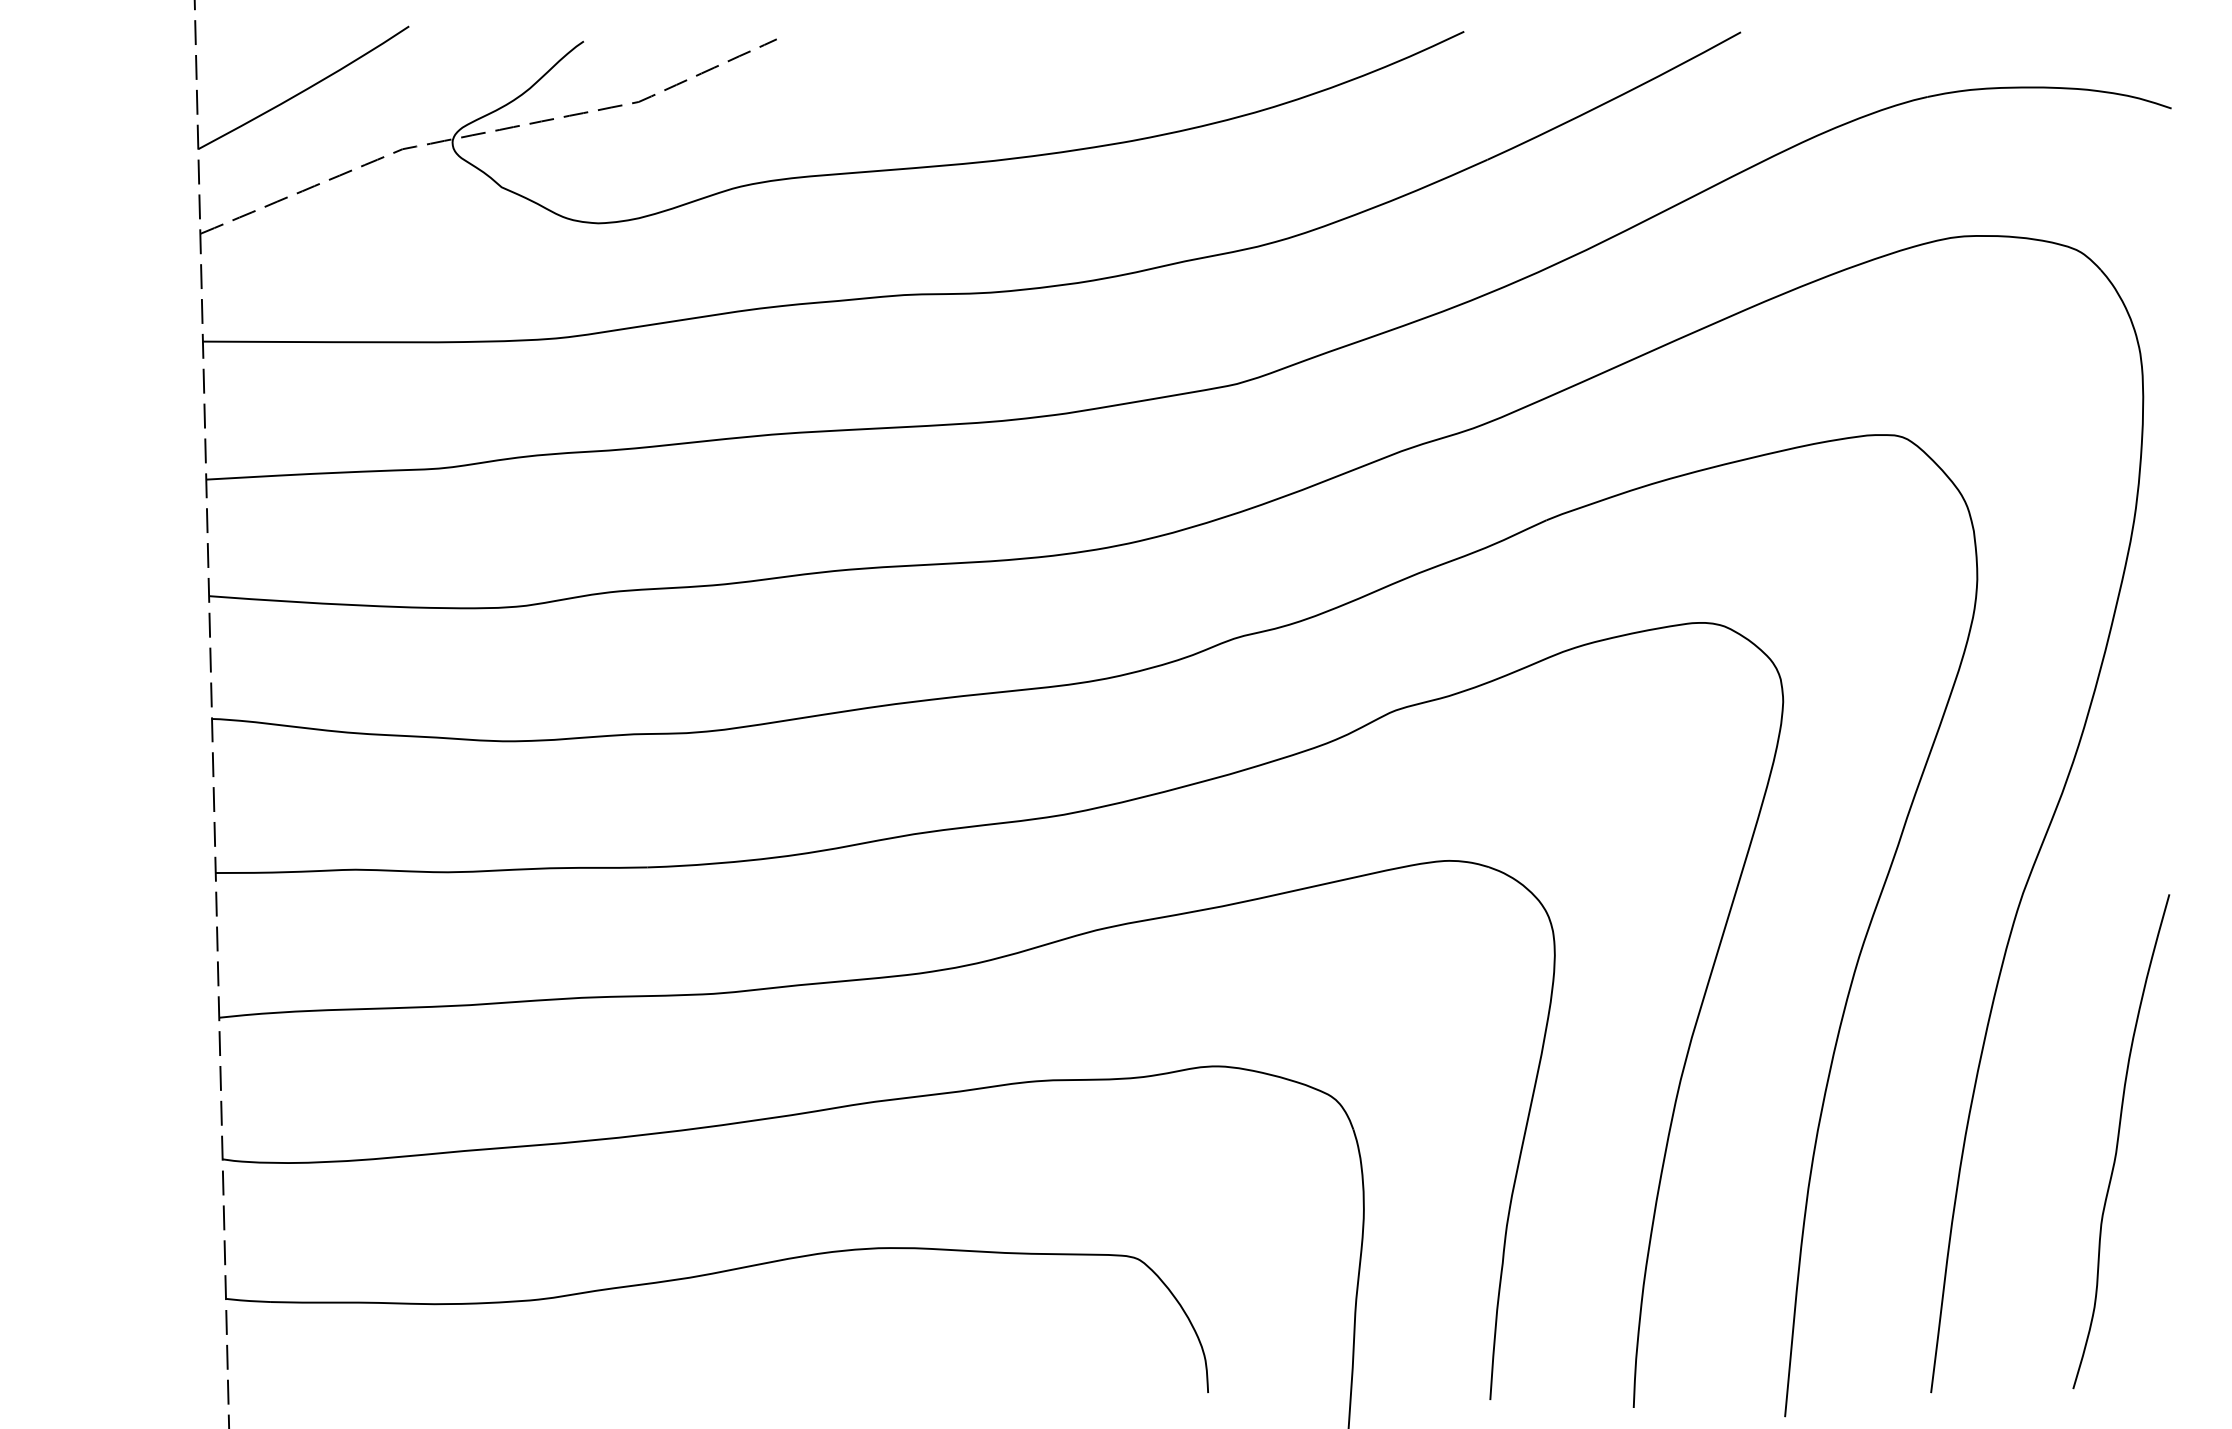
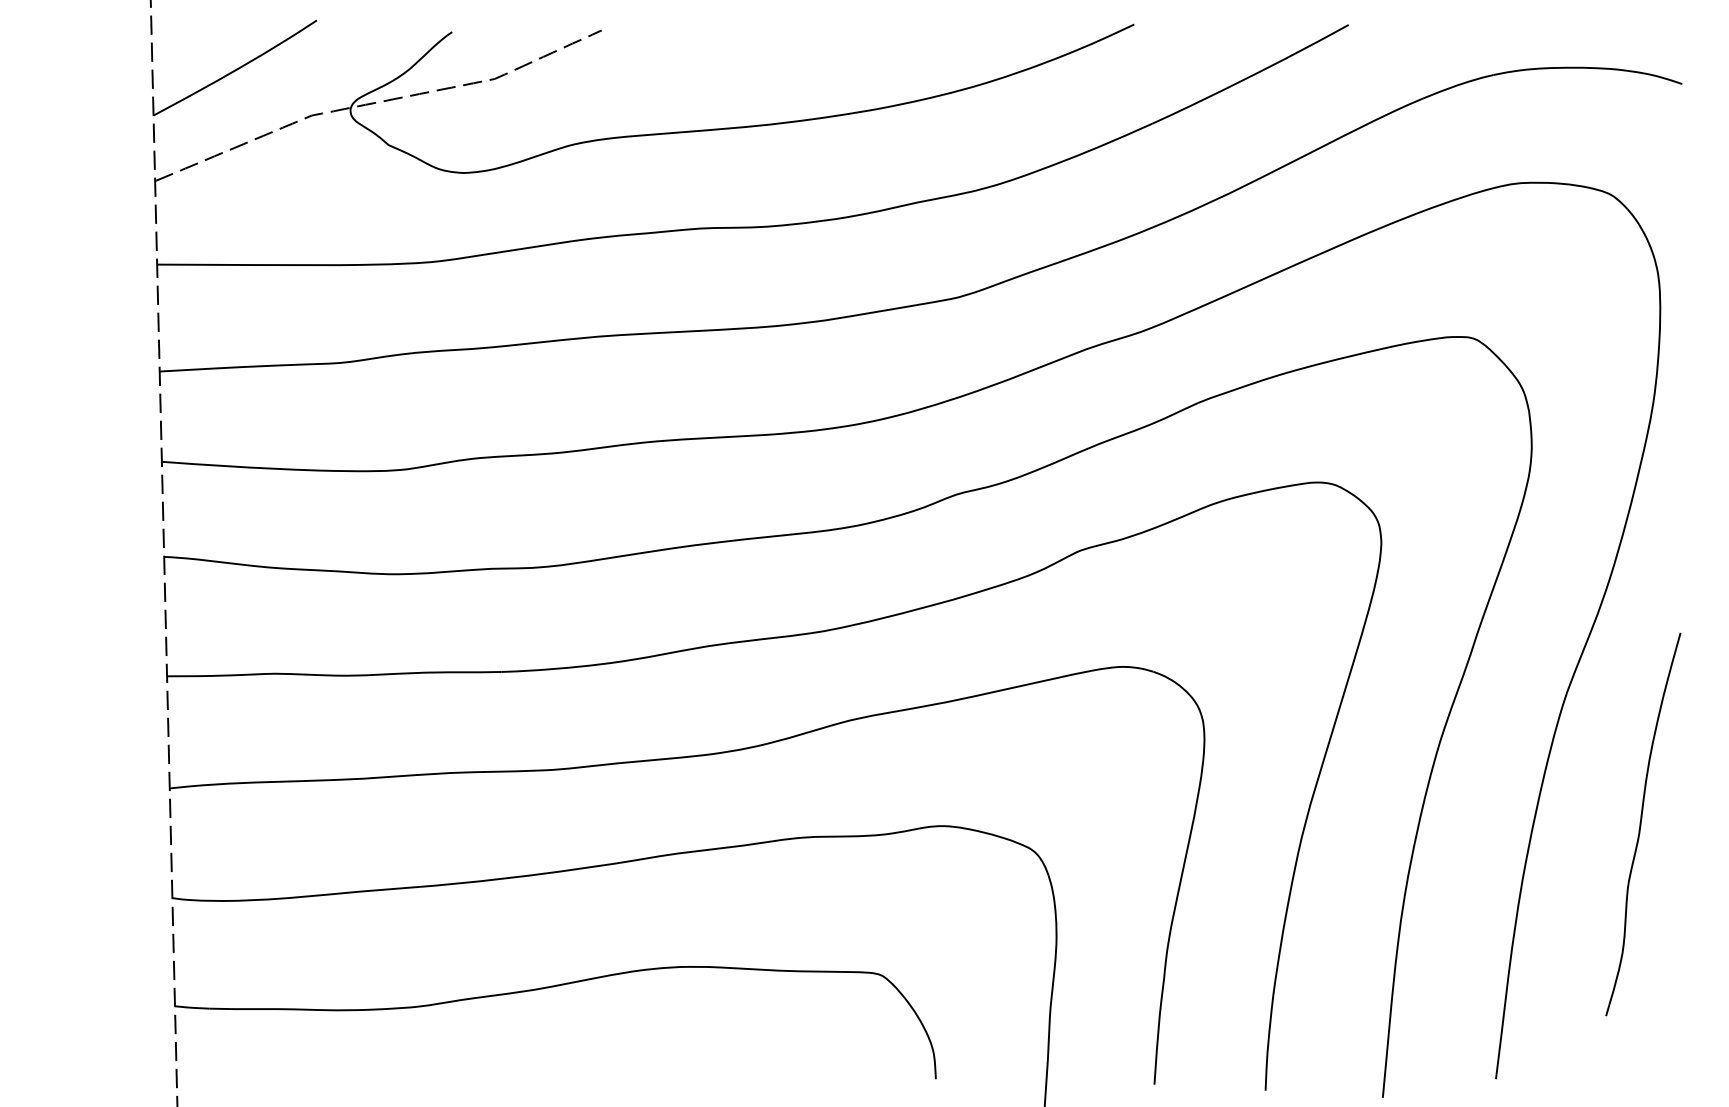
curve: (2118, 1141) -> (1641, 824), moved

